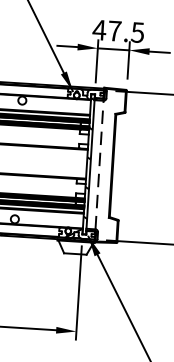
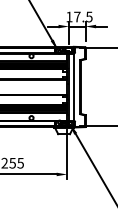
text: (97, 29) -> (68, 16), 47.5 -> 17.5
line: (98, 165) -> (73, 87), dashed -> solid

